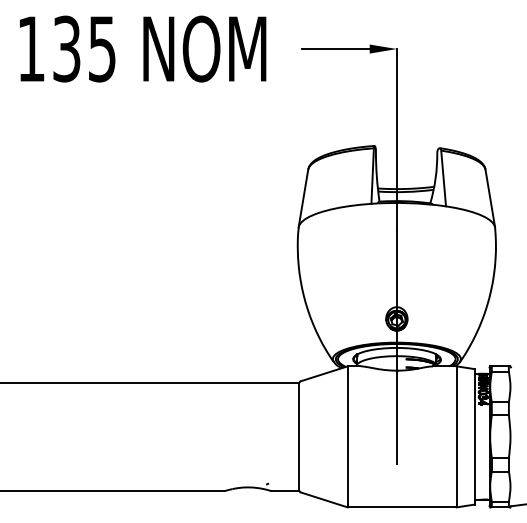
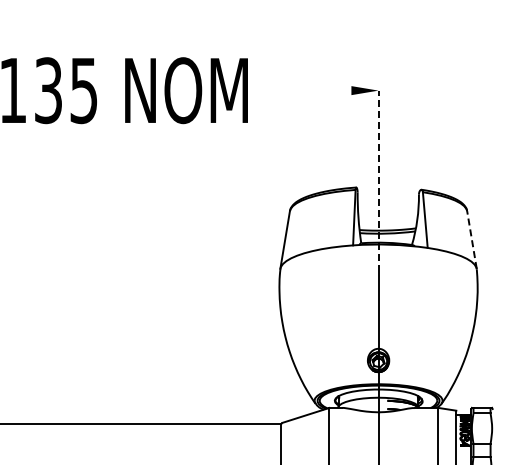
line: (335, 49) -> (317, 91), removed
line: (396, 139) -> (378, 181), solid -> dashed
line: (490, 197) -> (472, 239), solid -> dashed

